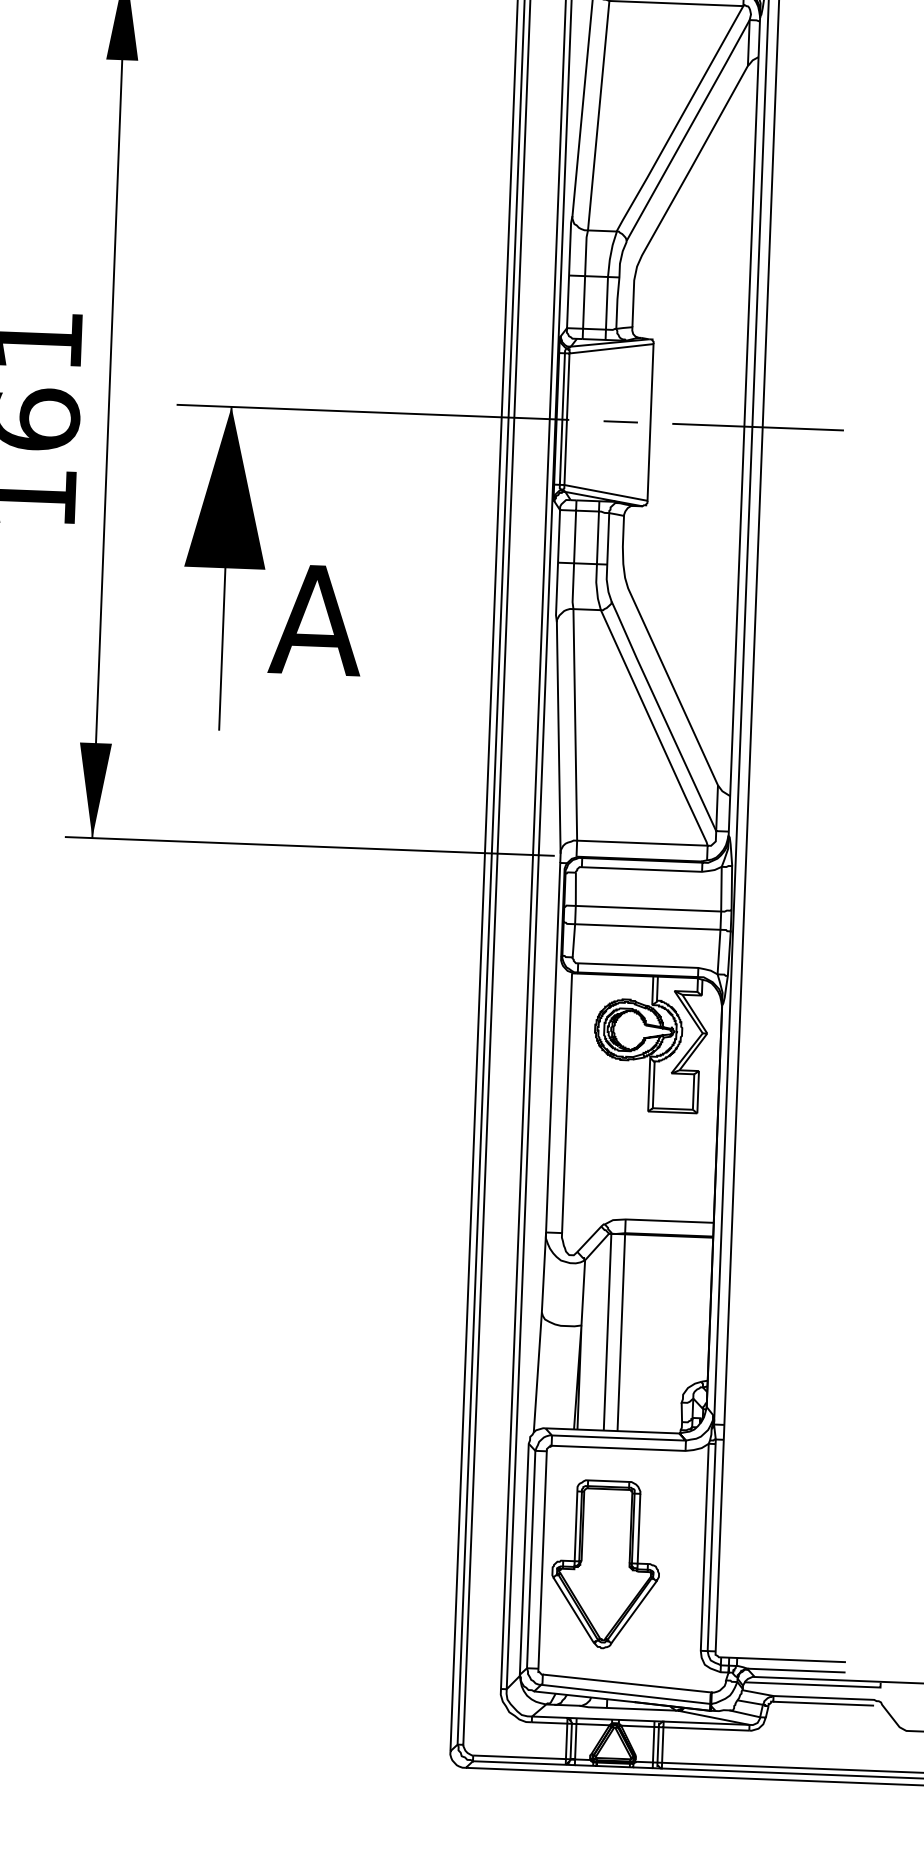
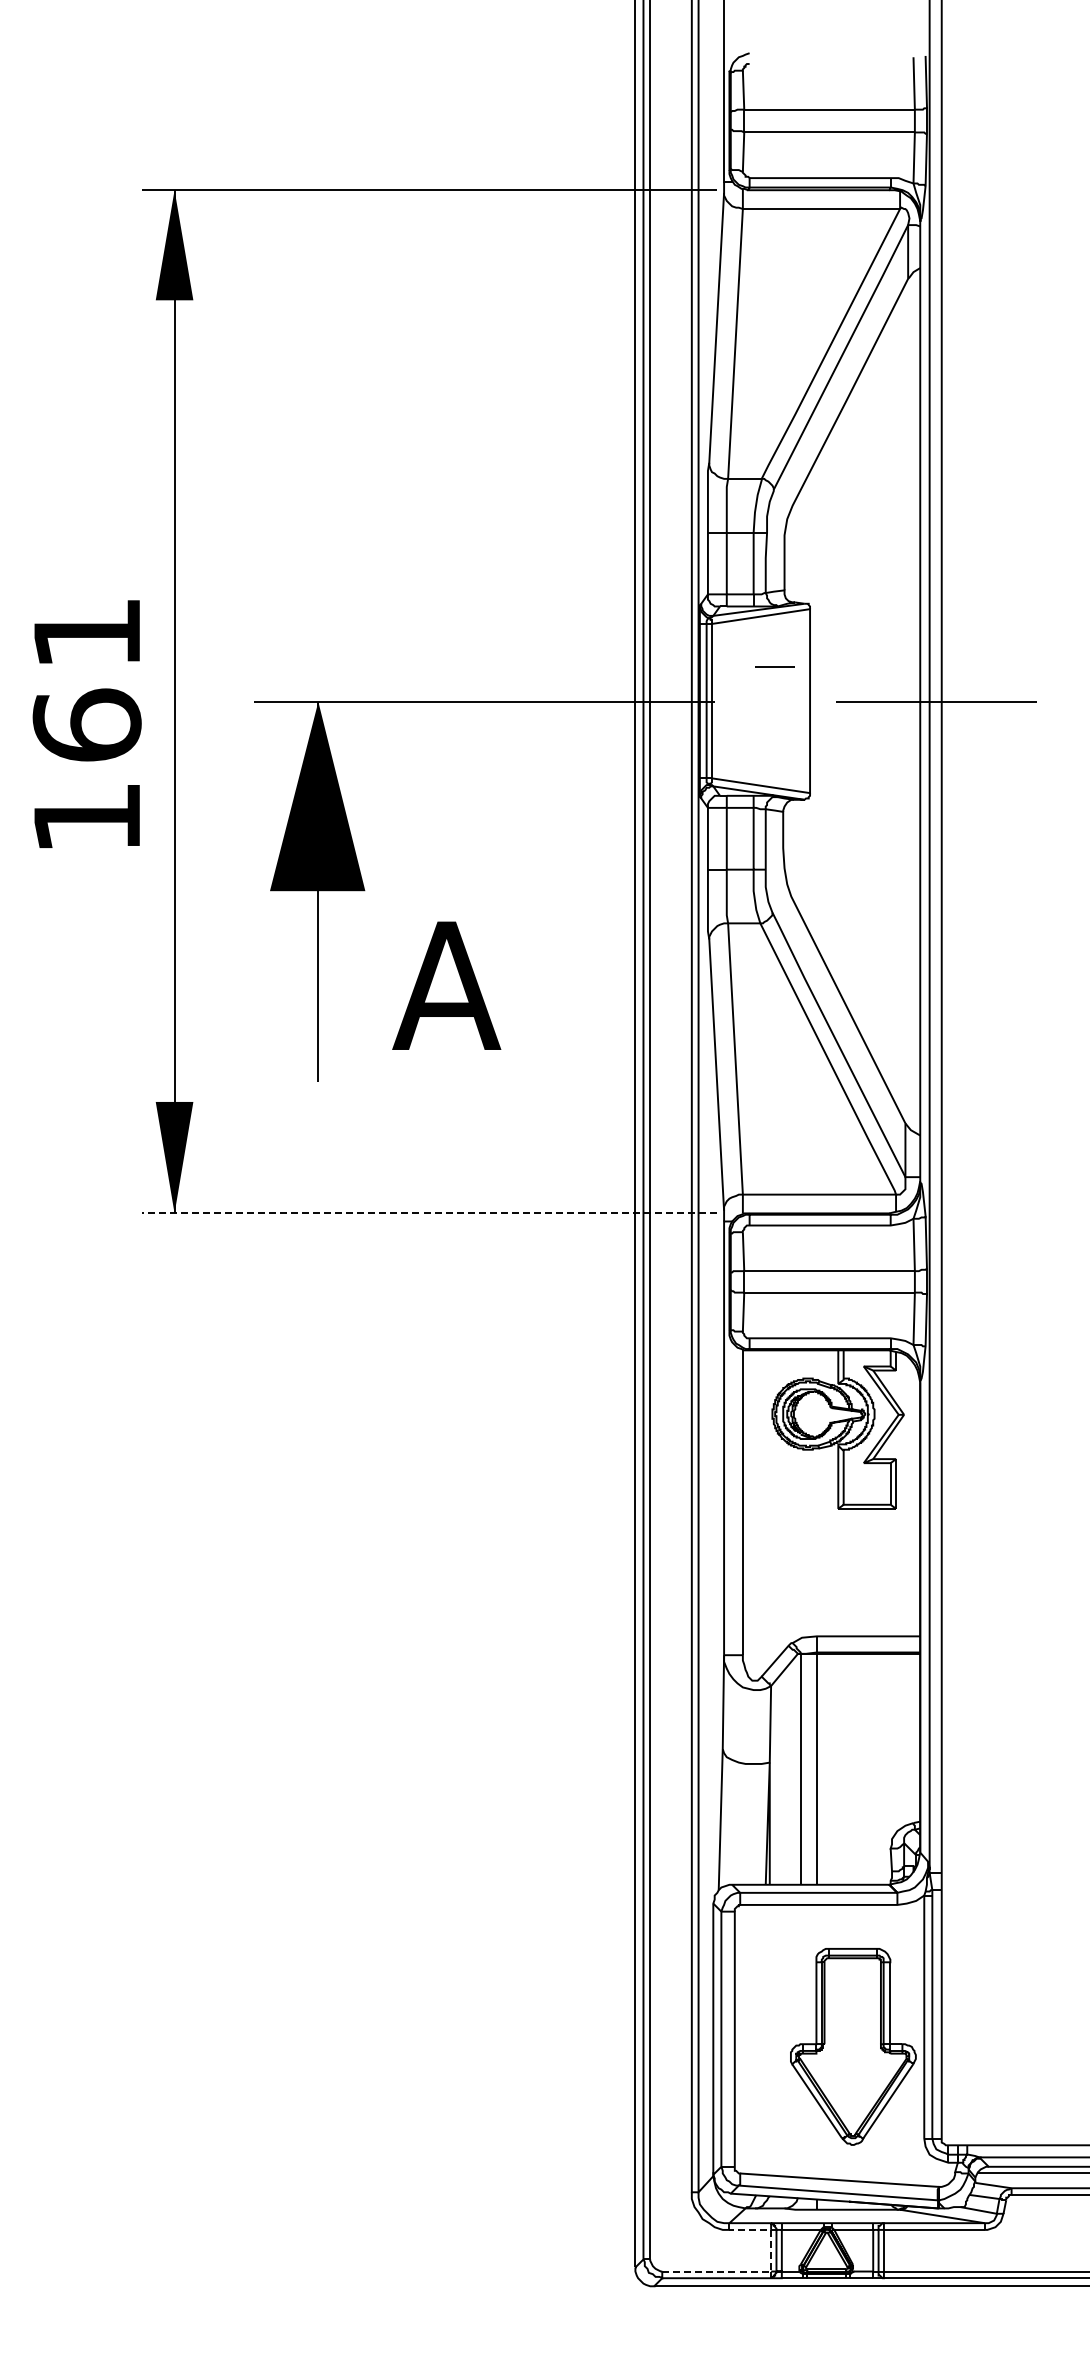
line: (620, 421) -> (774, 666), moved
text: (315, 619) -> (446, 985), moved
line: (309, 846) -> (429, 1213), solid -> dashed
part: (606, 1564) -> (853, 2046), moved
line: (556, 1758) -> (760, 2271), solid -> dashed

